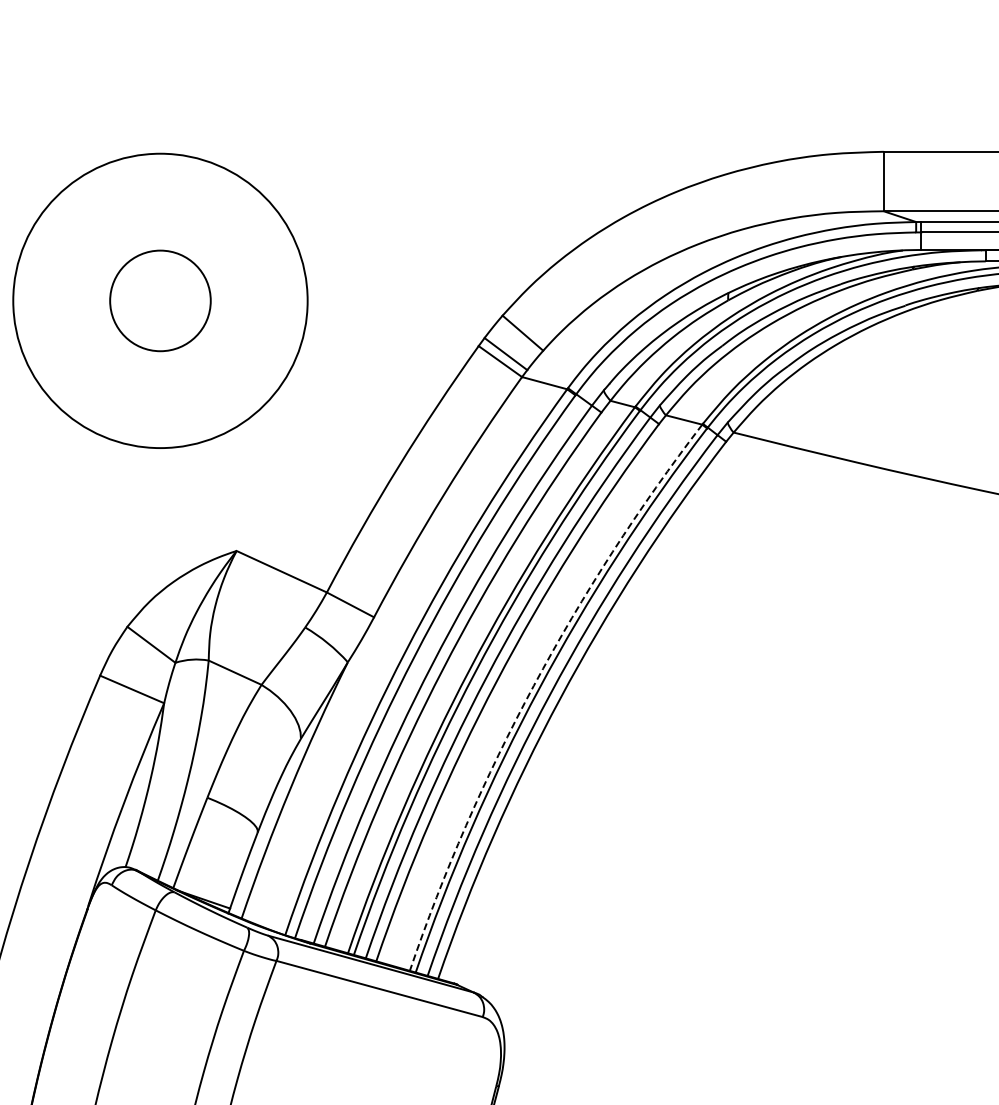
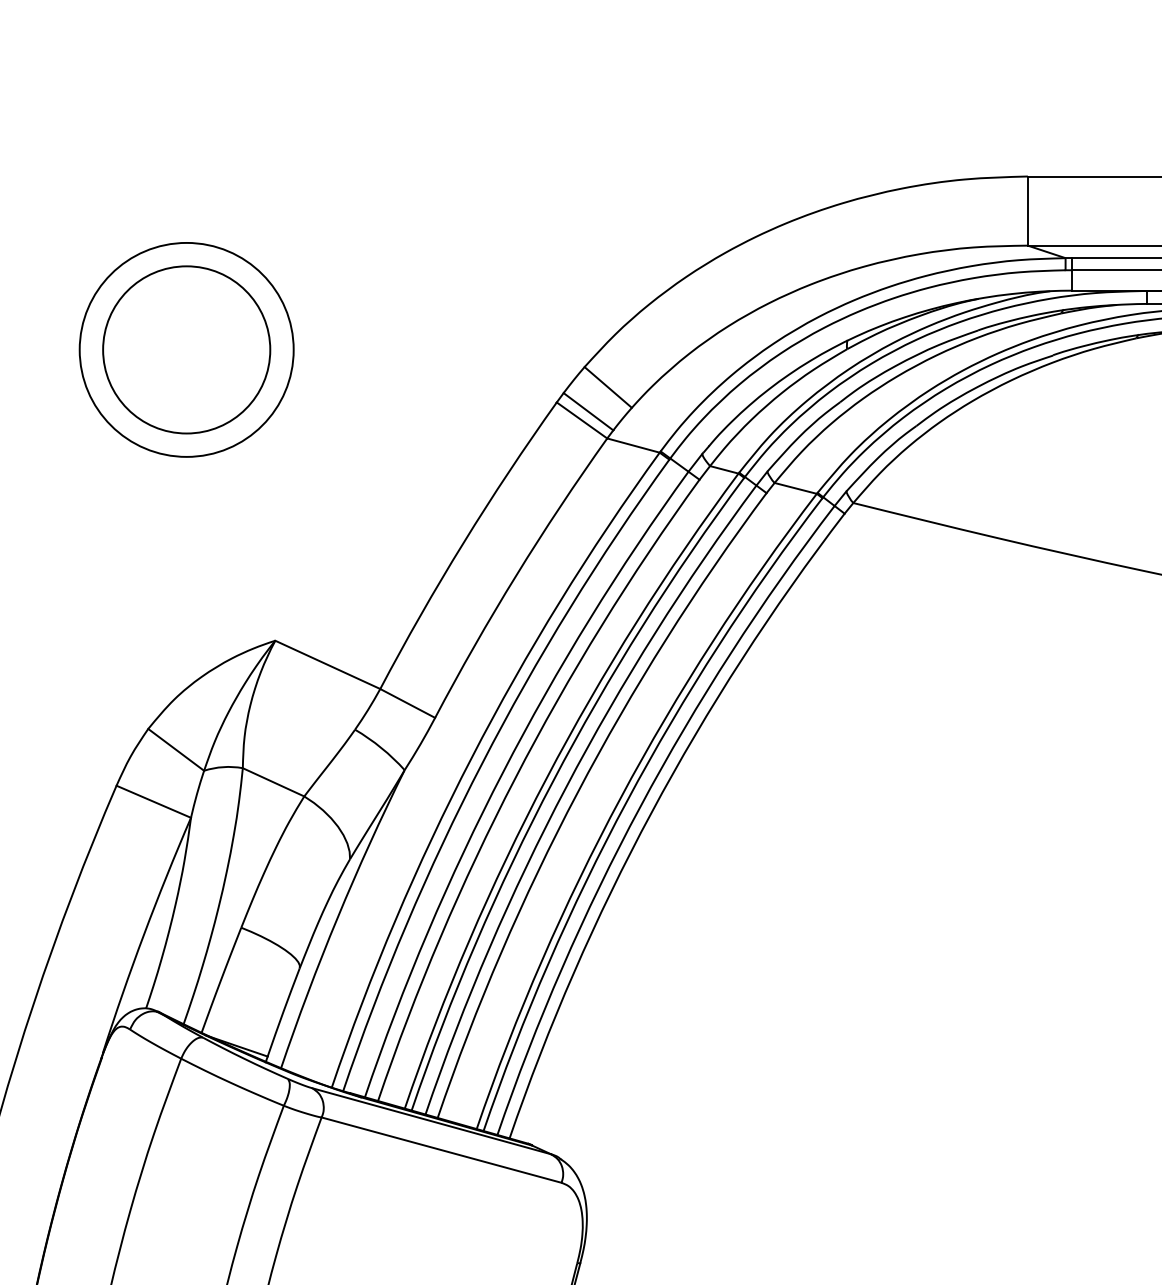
circle: (160, 300) -> (186, 349), size x0.62
circle: (160, 300) -> (186, 349), size x1.43
arc: (533, 685) -> (620, 797), dashed -> solid

